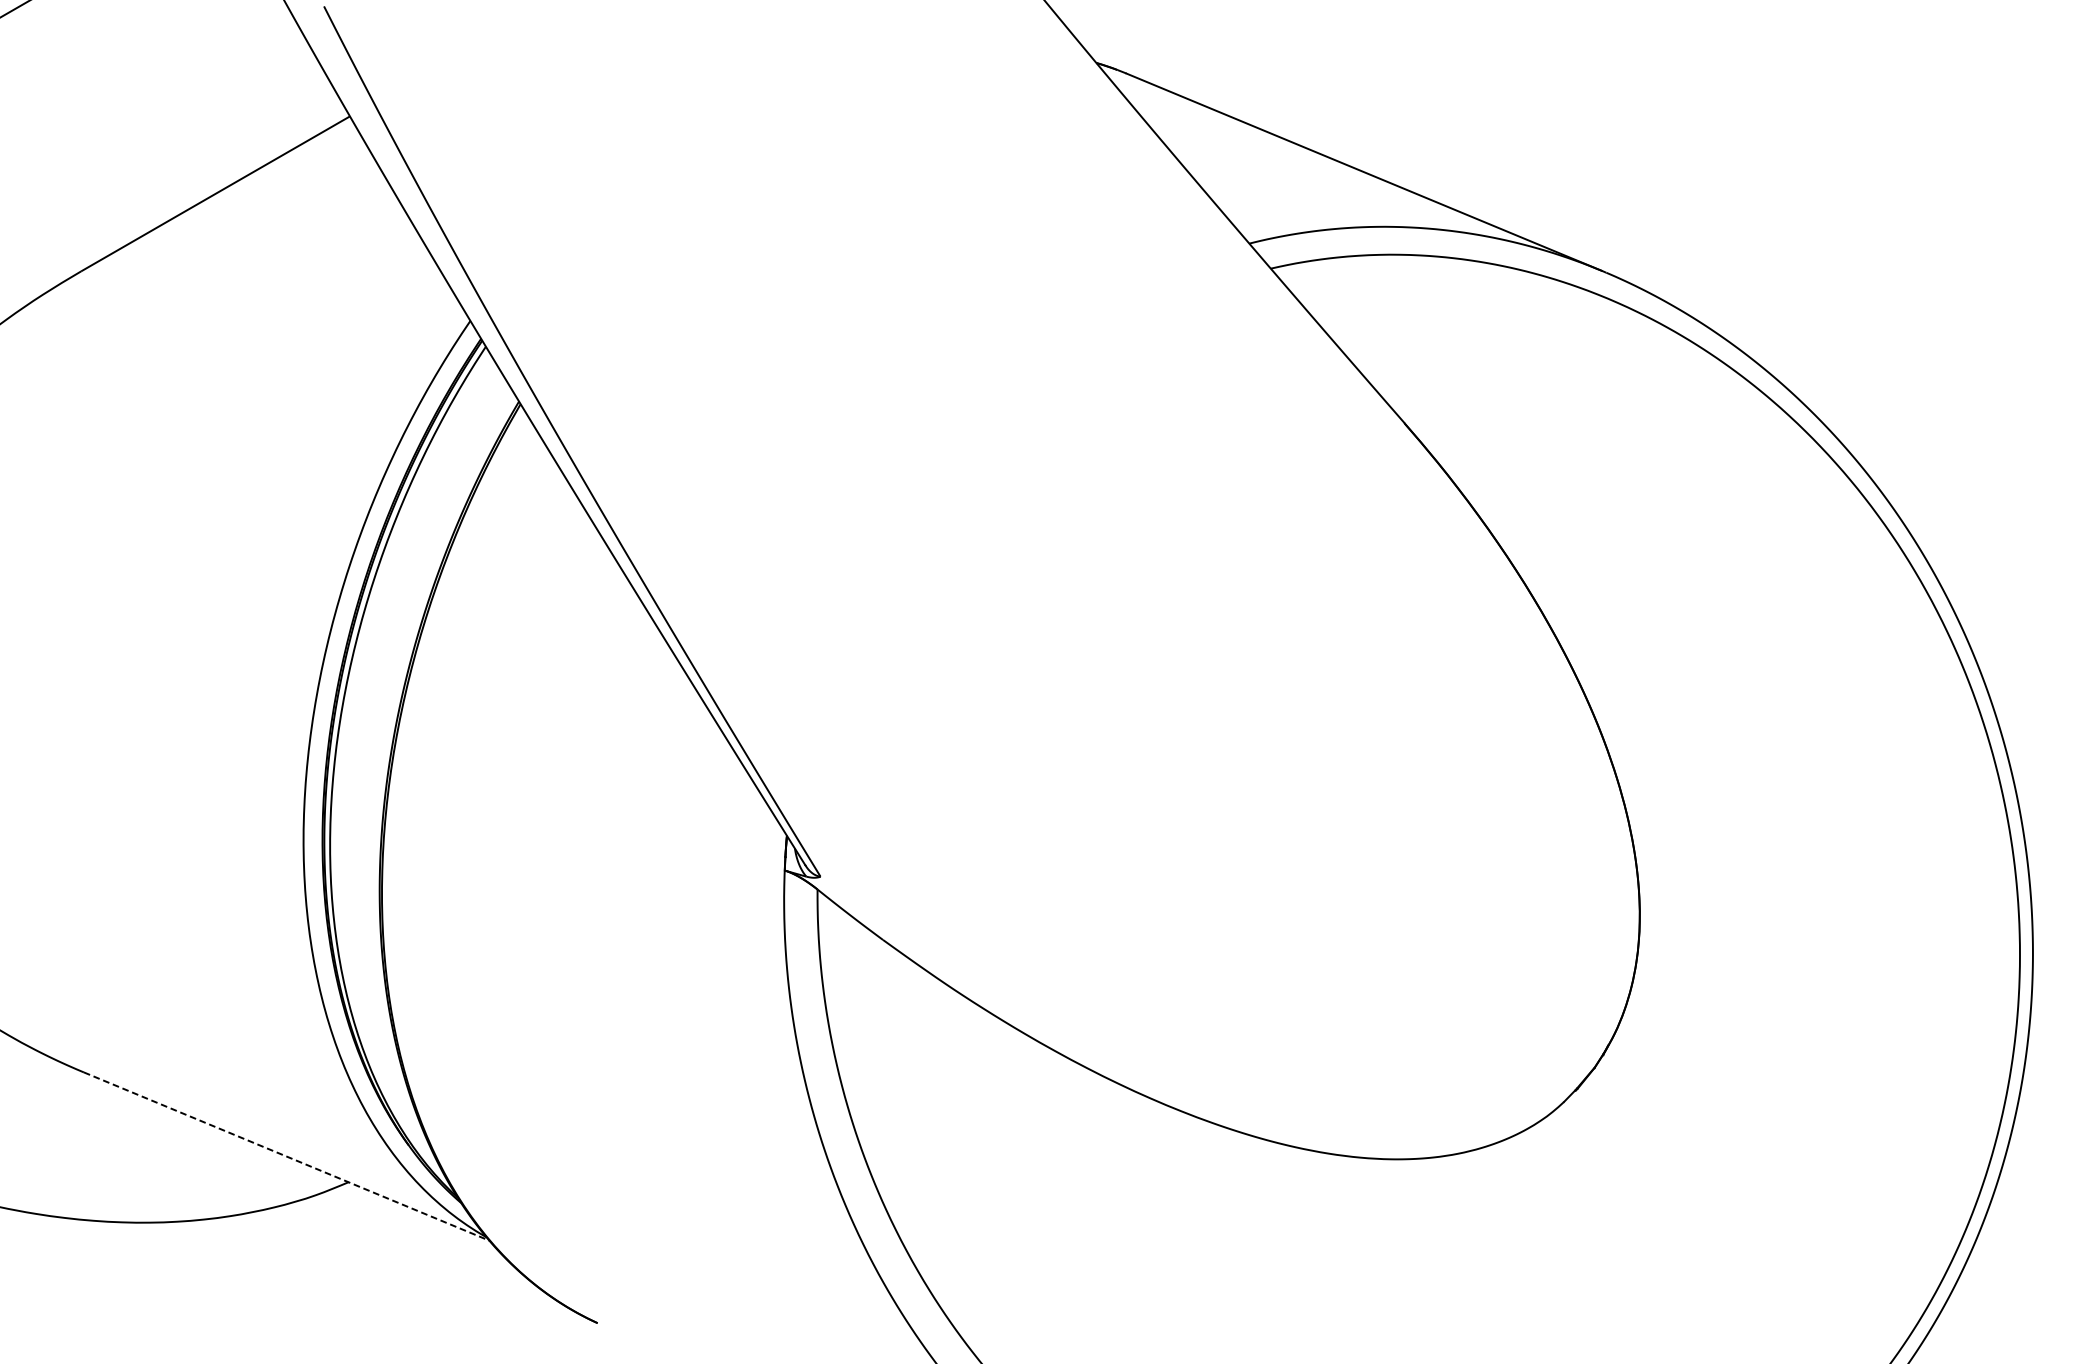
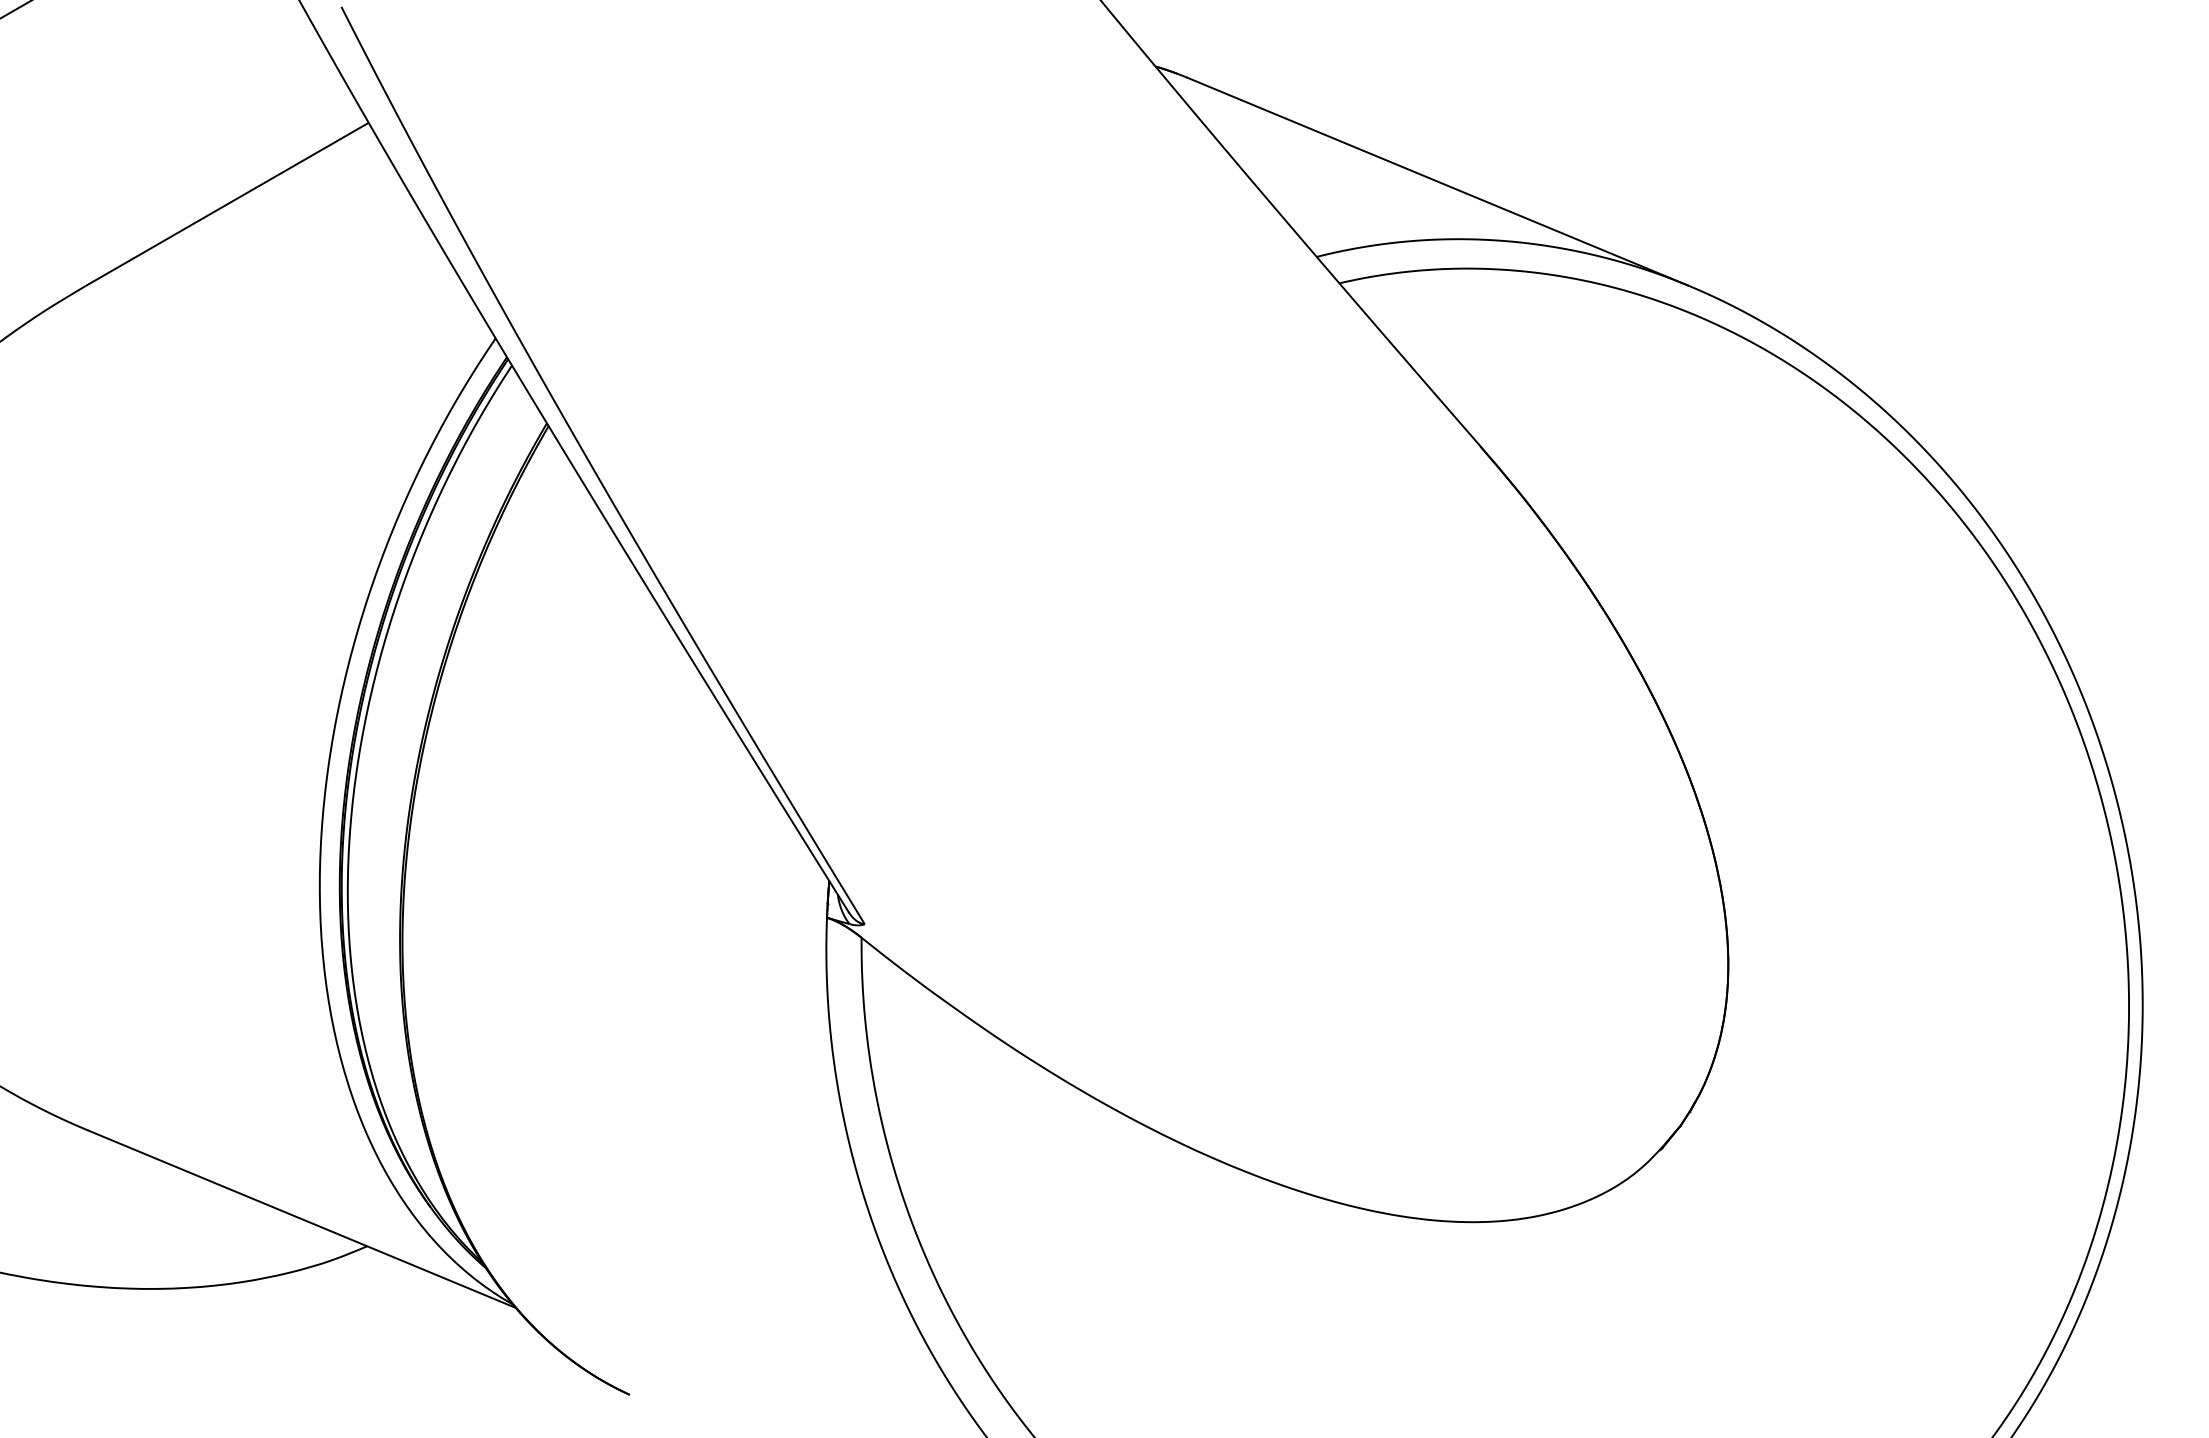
line: (287, 1156) -> (302, 1219), dashed -> solid

